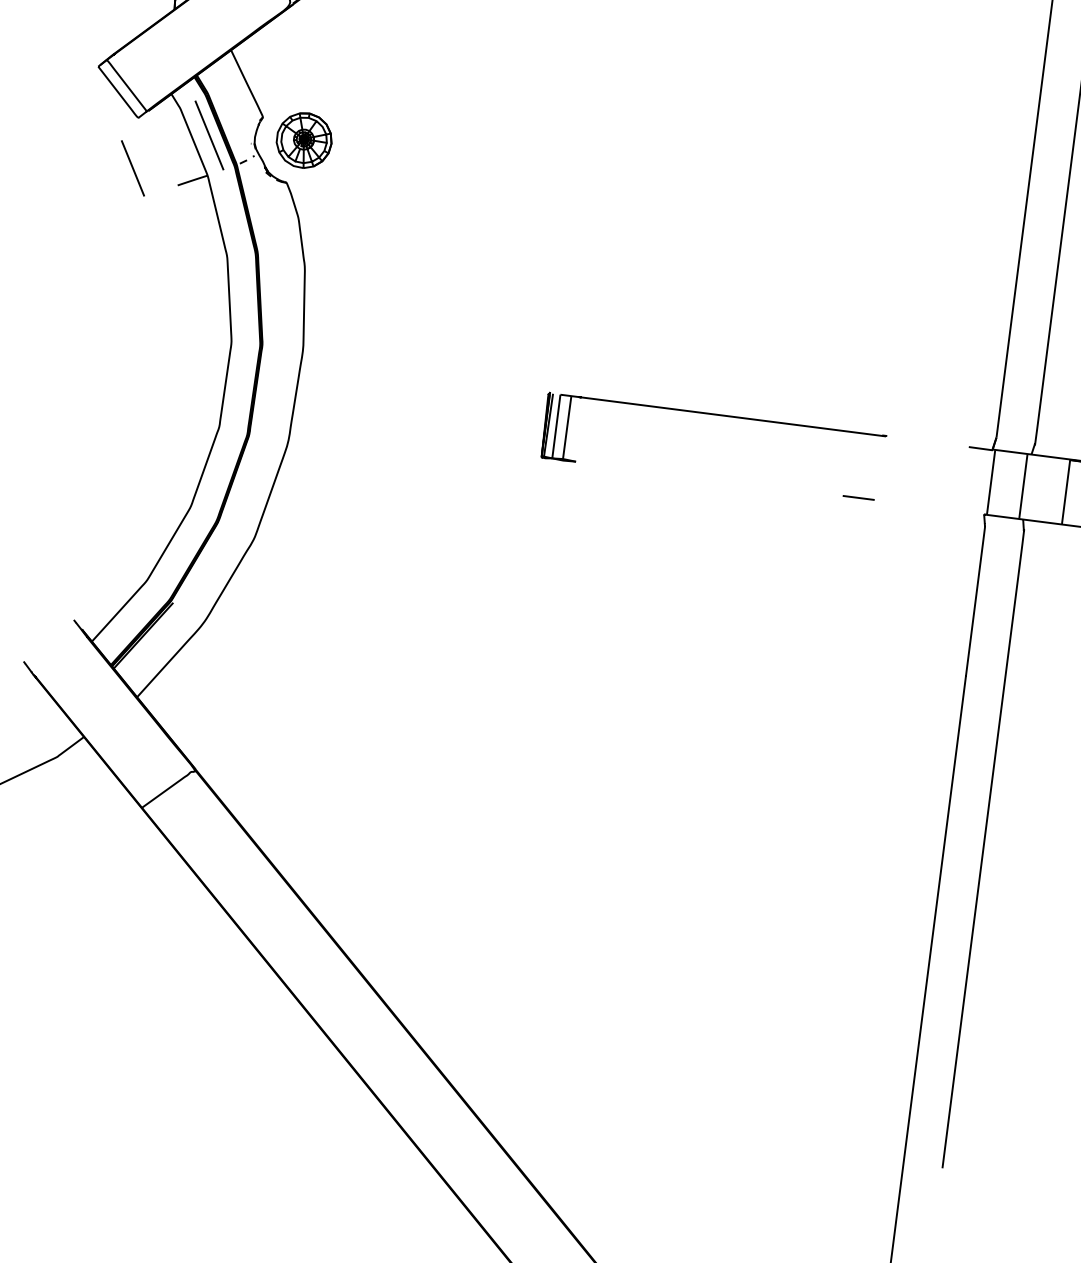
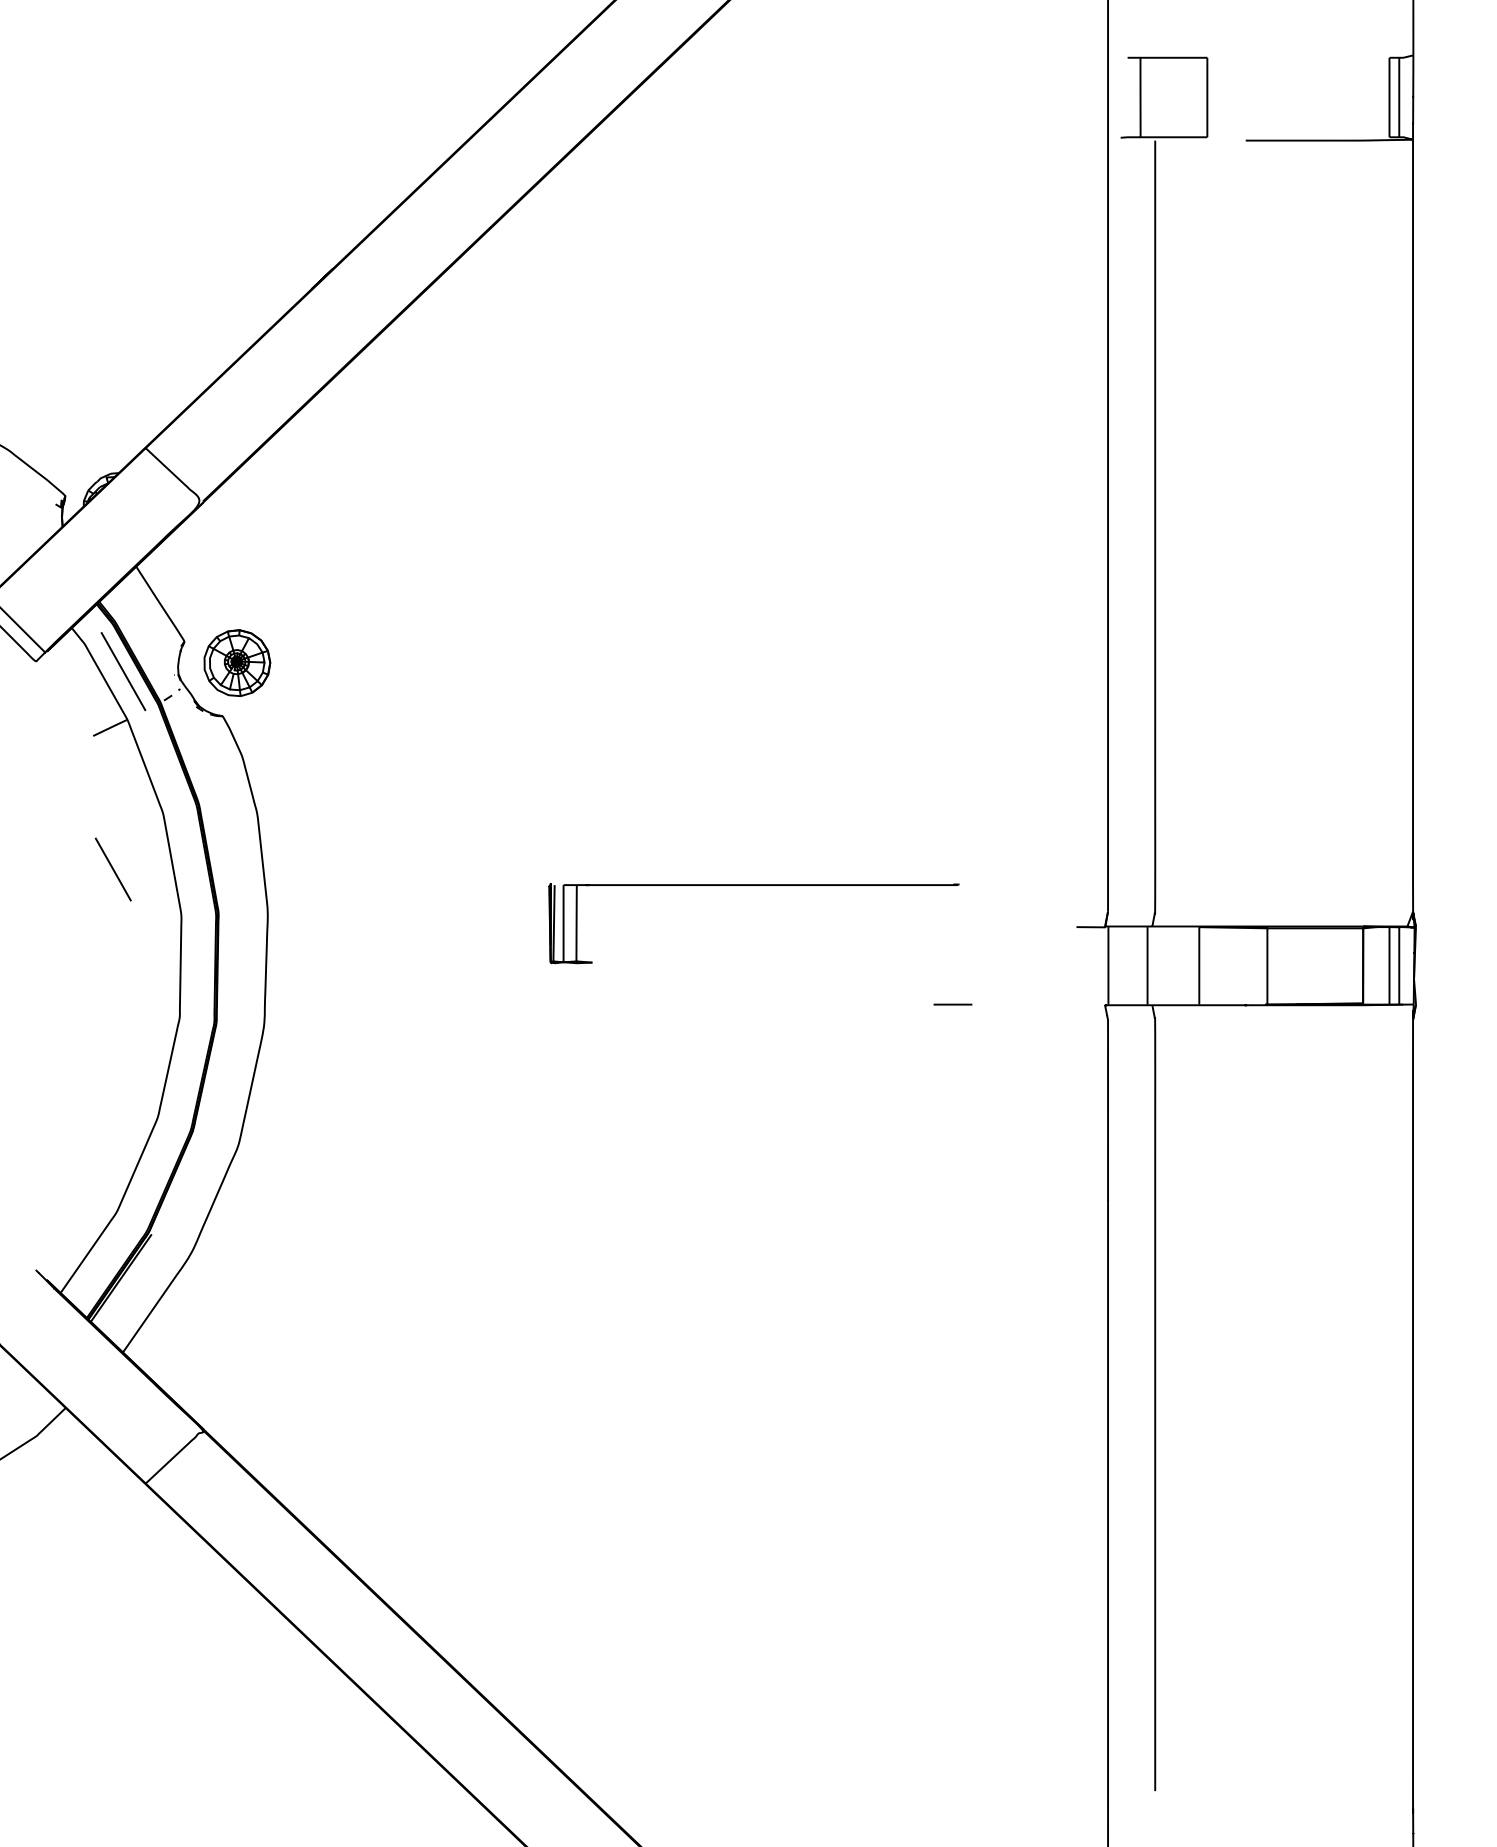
line: (132, 168) -> (112, 869), moved
part: (717, 415) -> (753, 885), moved

